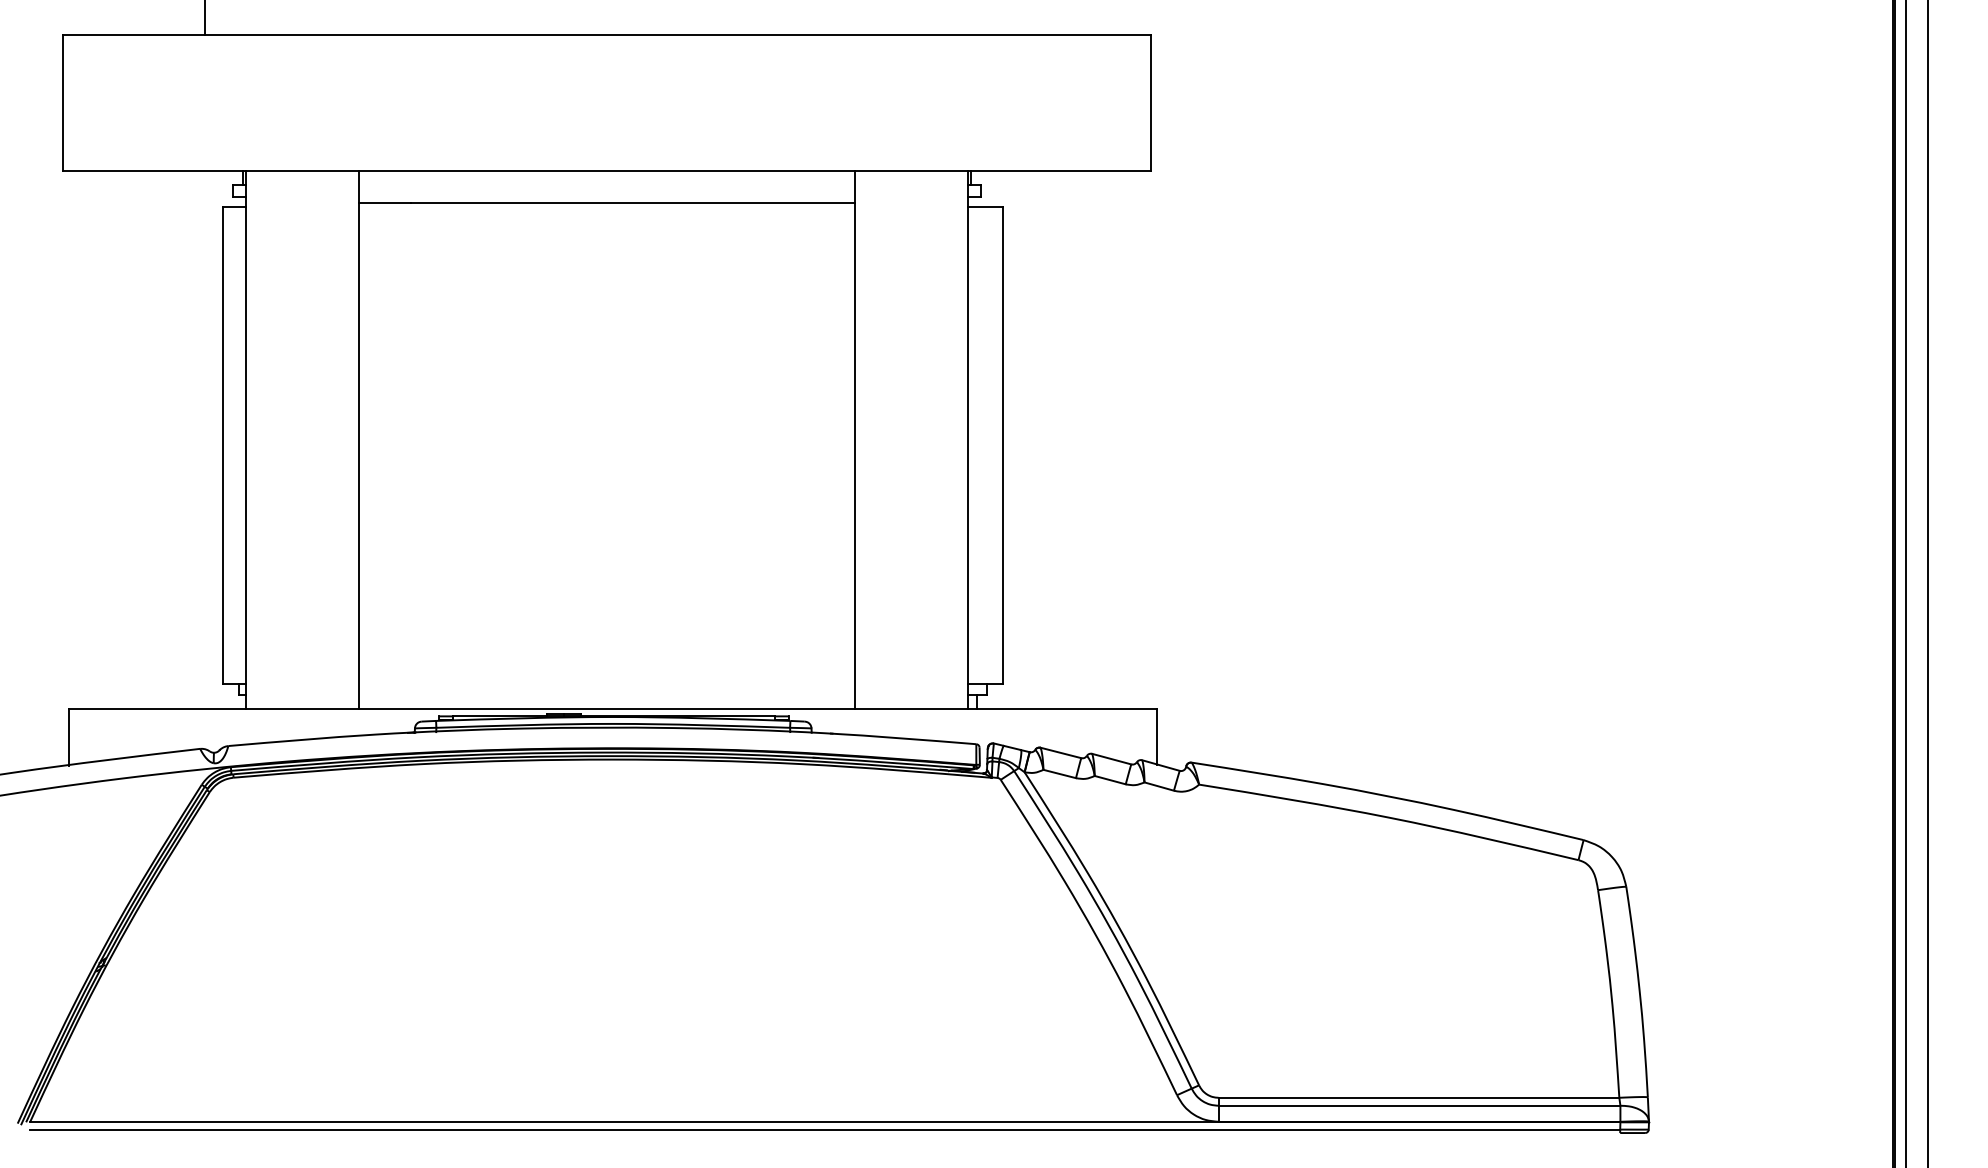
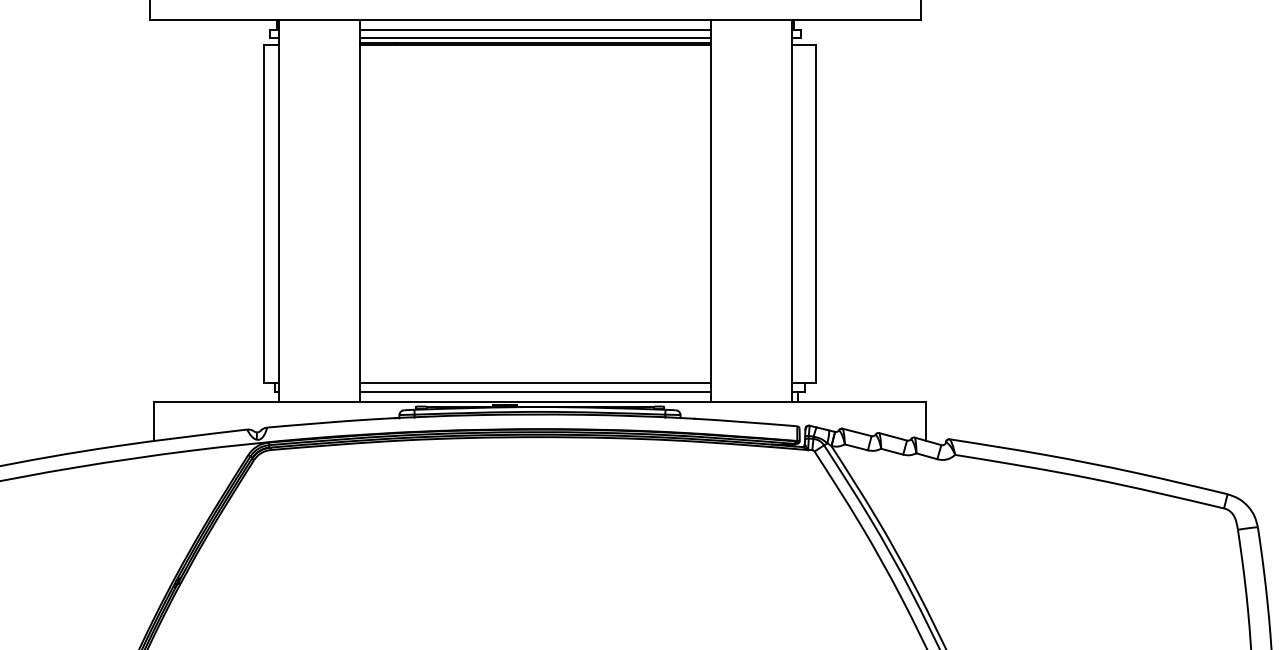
line: (607, 185) -> (535, 30), added
line: (607, 196) -> (535, 38), added
line: (607, 206) -> (535, 45), added
line: (607, 683) -> (535, 383), added
line: (607, 695) -> (535, 391), added

